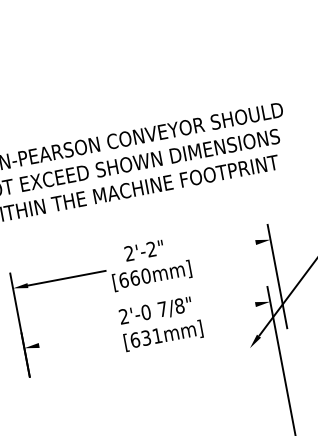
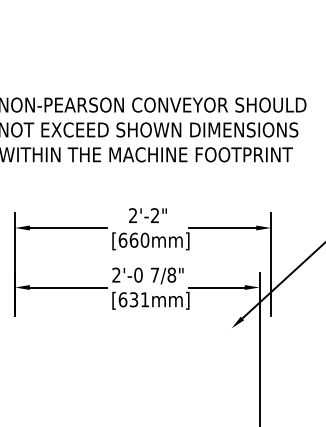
line: (221, 249) -> (222, 228), added
line: (226, 309) -> (216, 287), added
line: (78, 338) -> (68, 287), added

